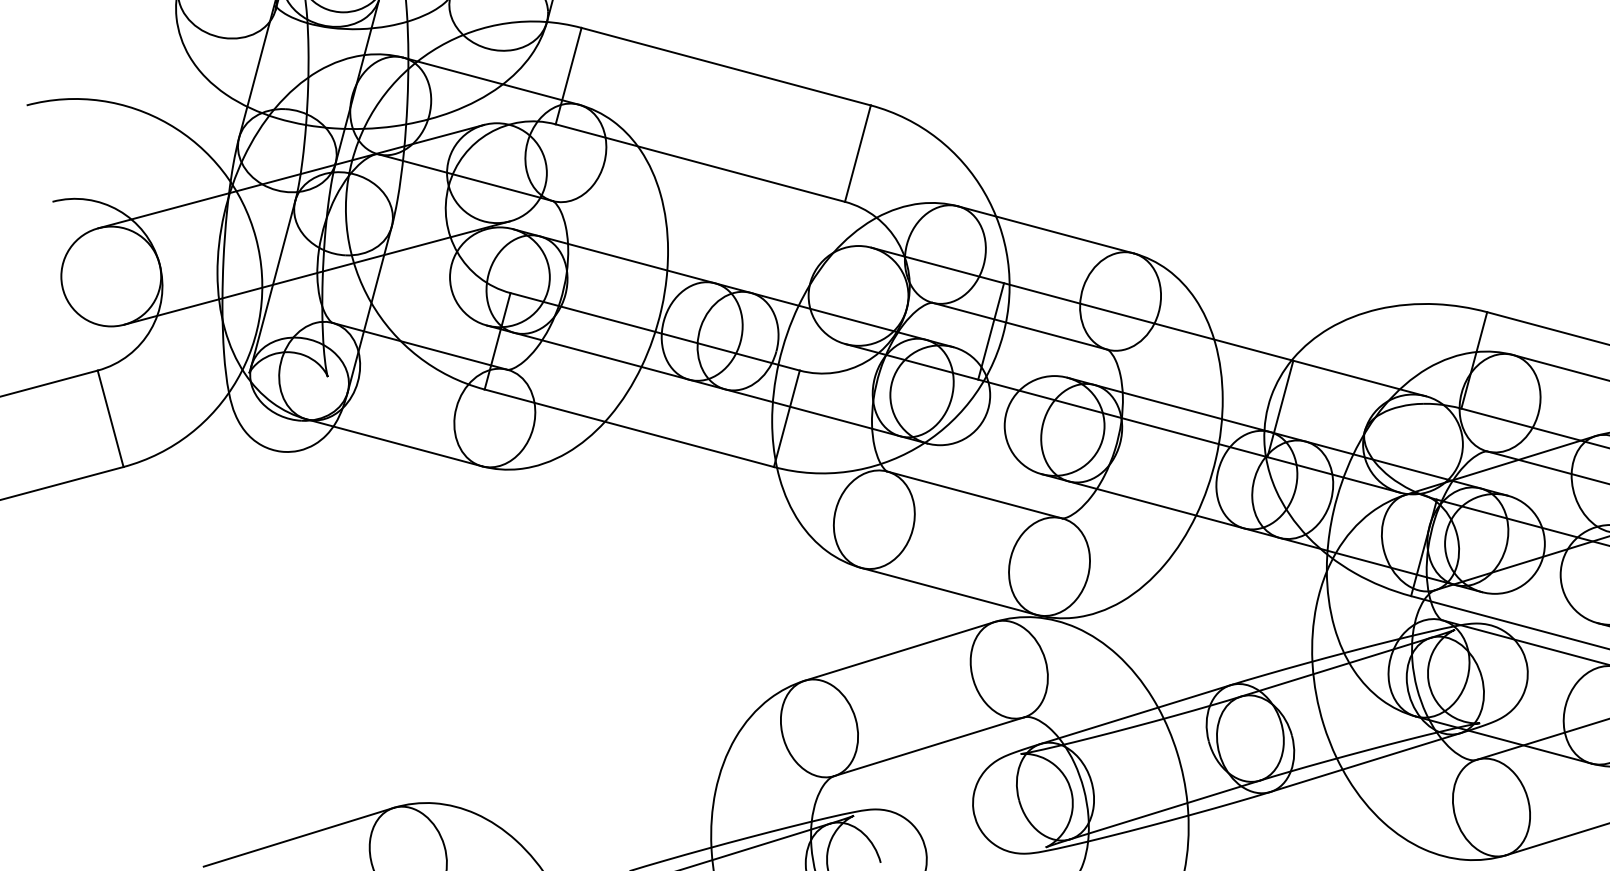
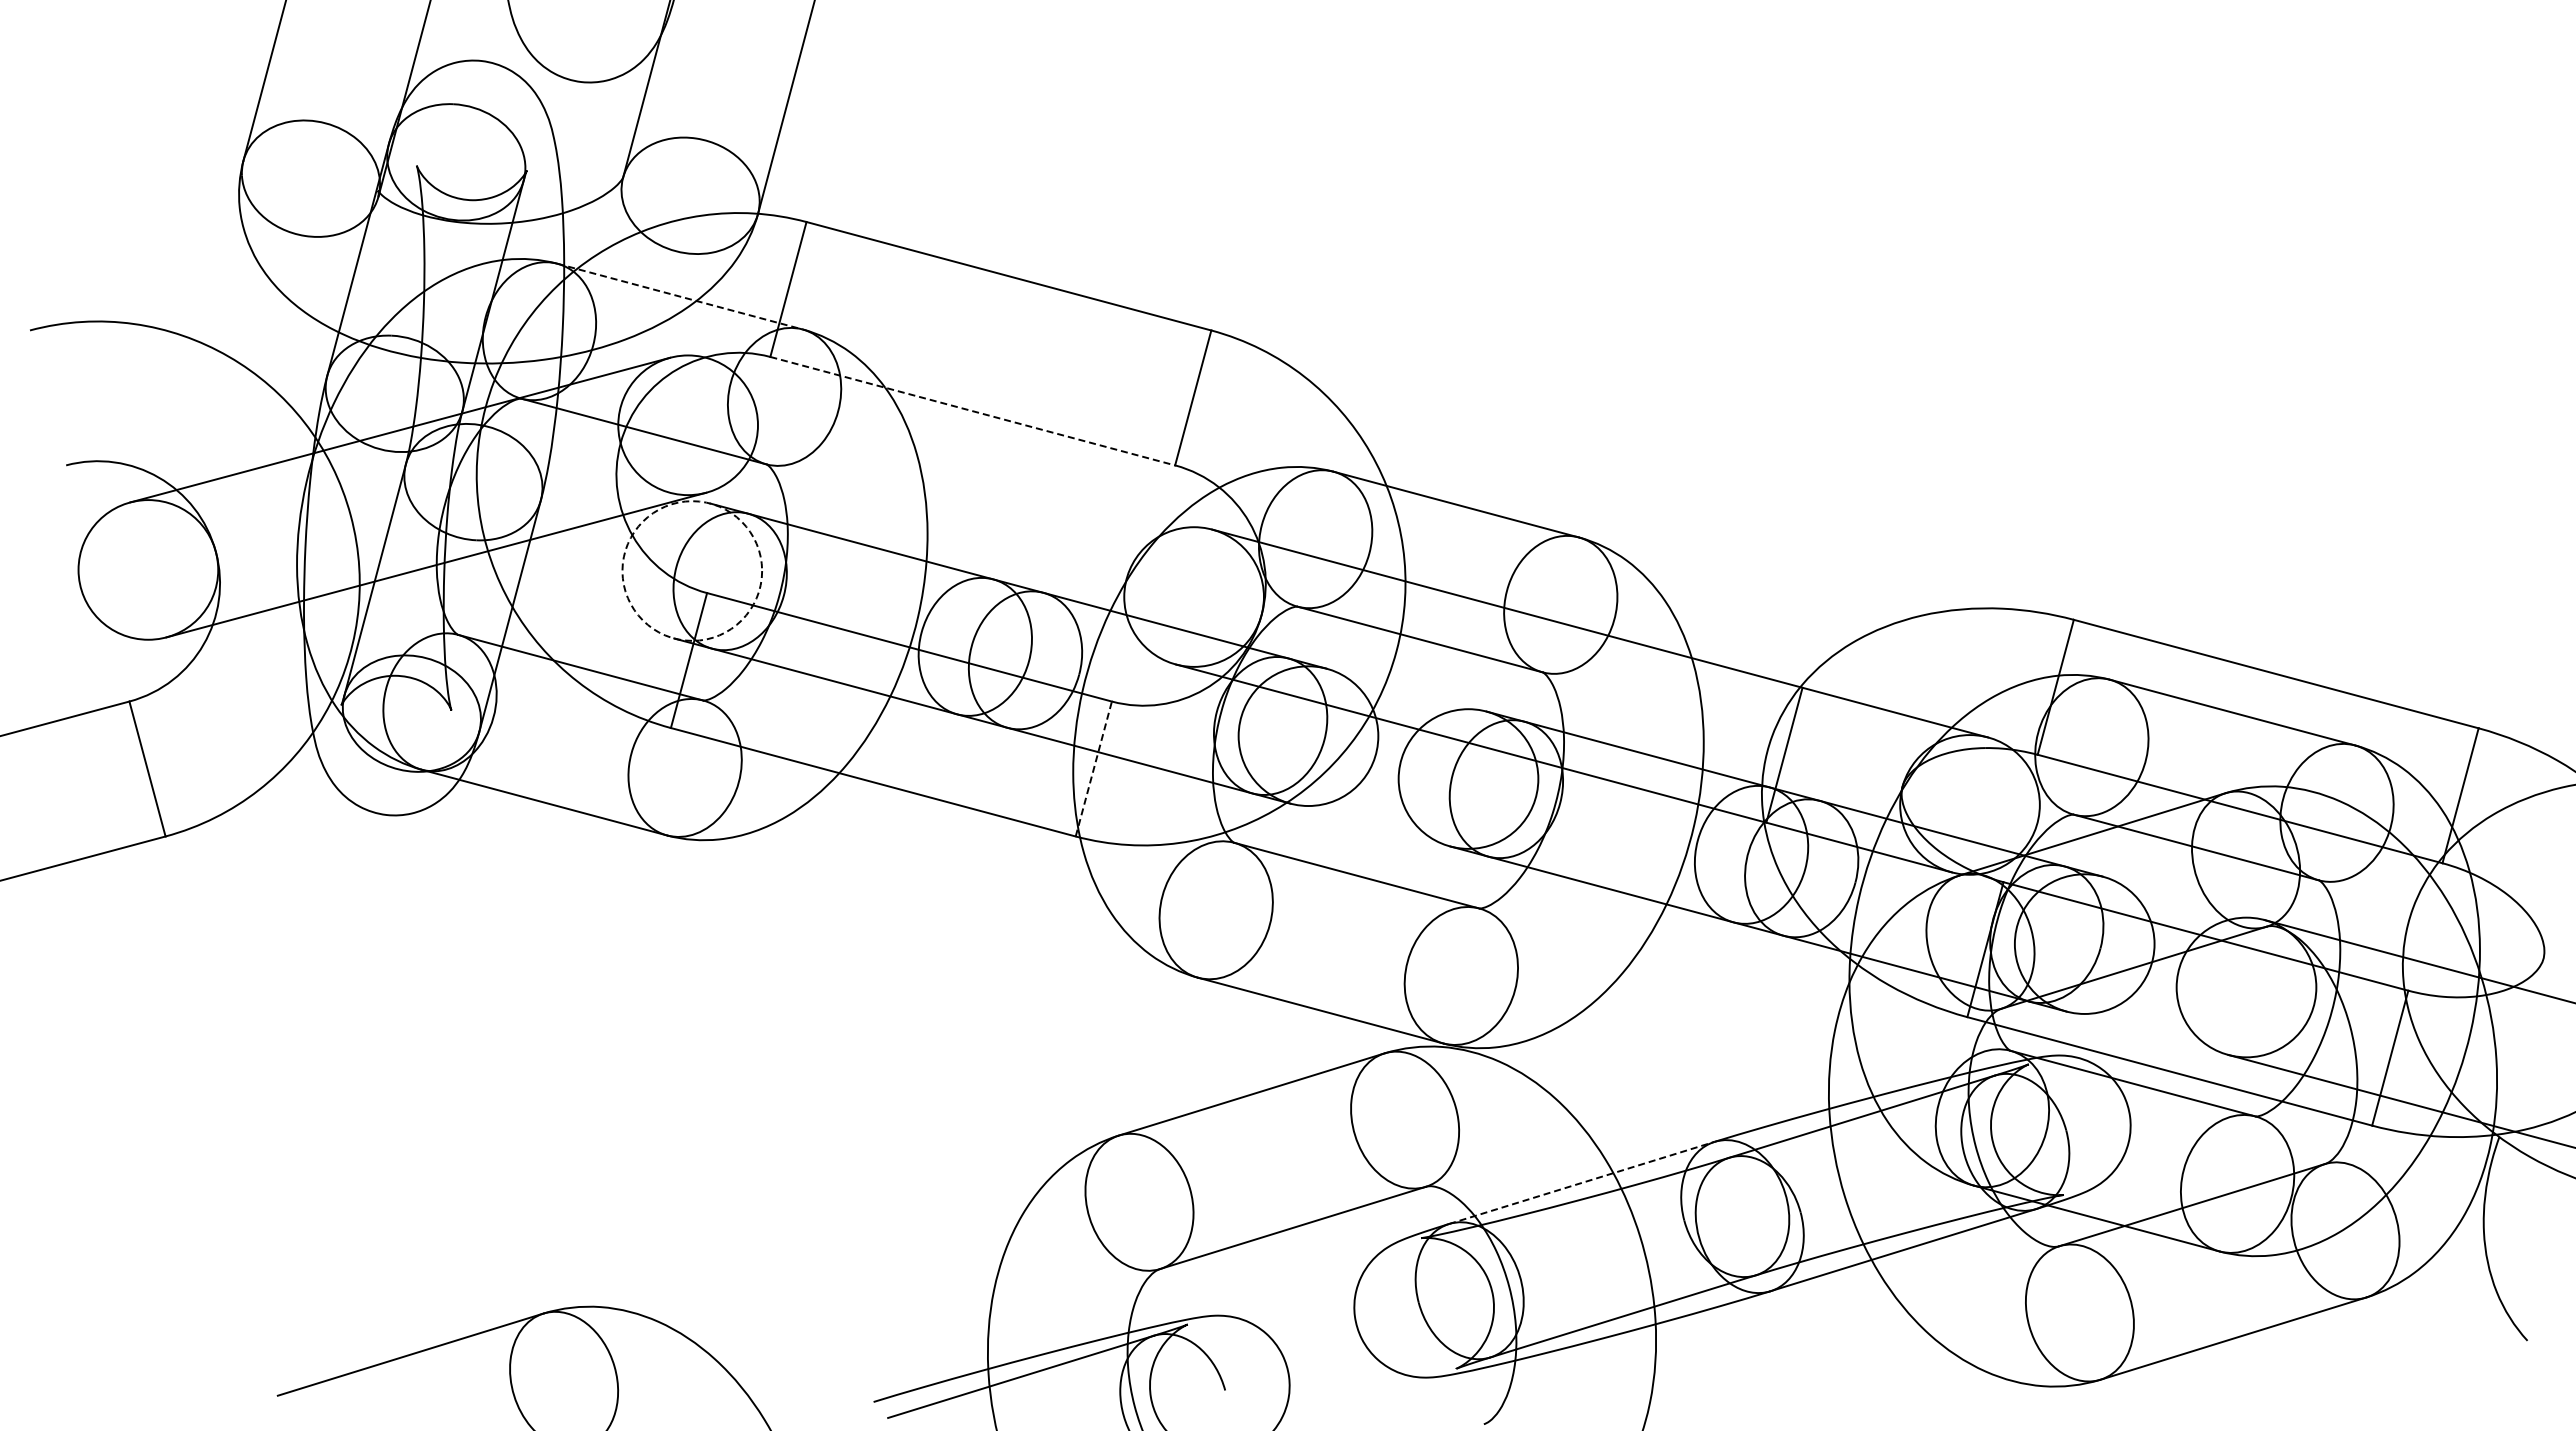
line: (491, 81) -> (680, 296), solid -> dashed
line: (700, 163) -> (972, 411), solid -> dashed
circle: (500, 276) -> (692, 570), solid -> dashed
line: (991, 331) -> (1379, 646), removed
line: (786, 419) -> (1093, 769), solid -> dashed
line: (1135, 714) -> (1581, 1182), solid -> dashed

